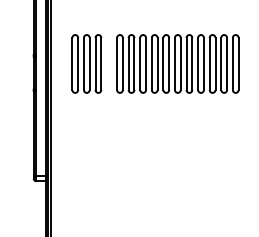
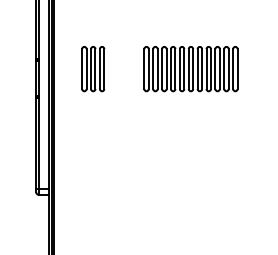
part: (87, 64) -> (93, 69), size x0.71
part: (177, 64) -> (190, 69), size x0.71

